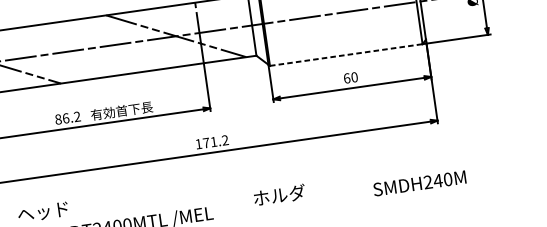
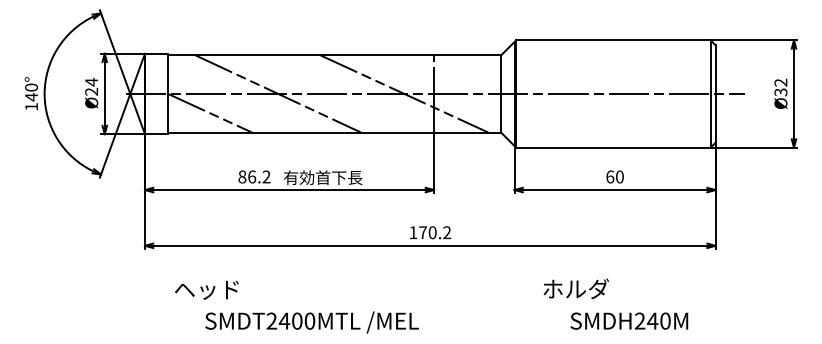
line: (77, 49) -> (278, 93), added
line: (346, 54) -> (613, 147), dashed -> solid
text: (213, 141) -> (432, 232), 171.2 -> 170.2
text: (419, 182) -> (629, 320), moved
text: (278, 195) -> (575, 288), moved

